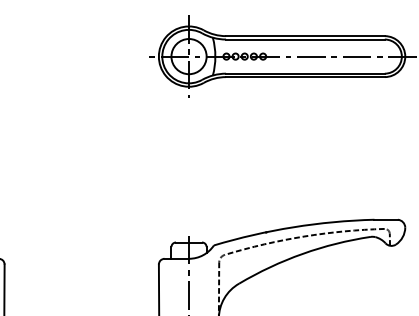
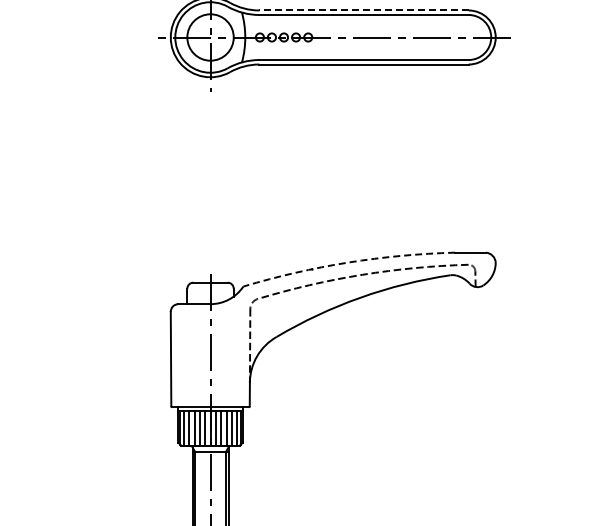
line: (305, 36) -> (364, 10), solid -> dashed
arc: (293, 227) -> (348, 262), solid -> dashed

